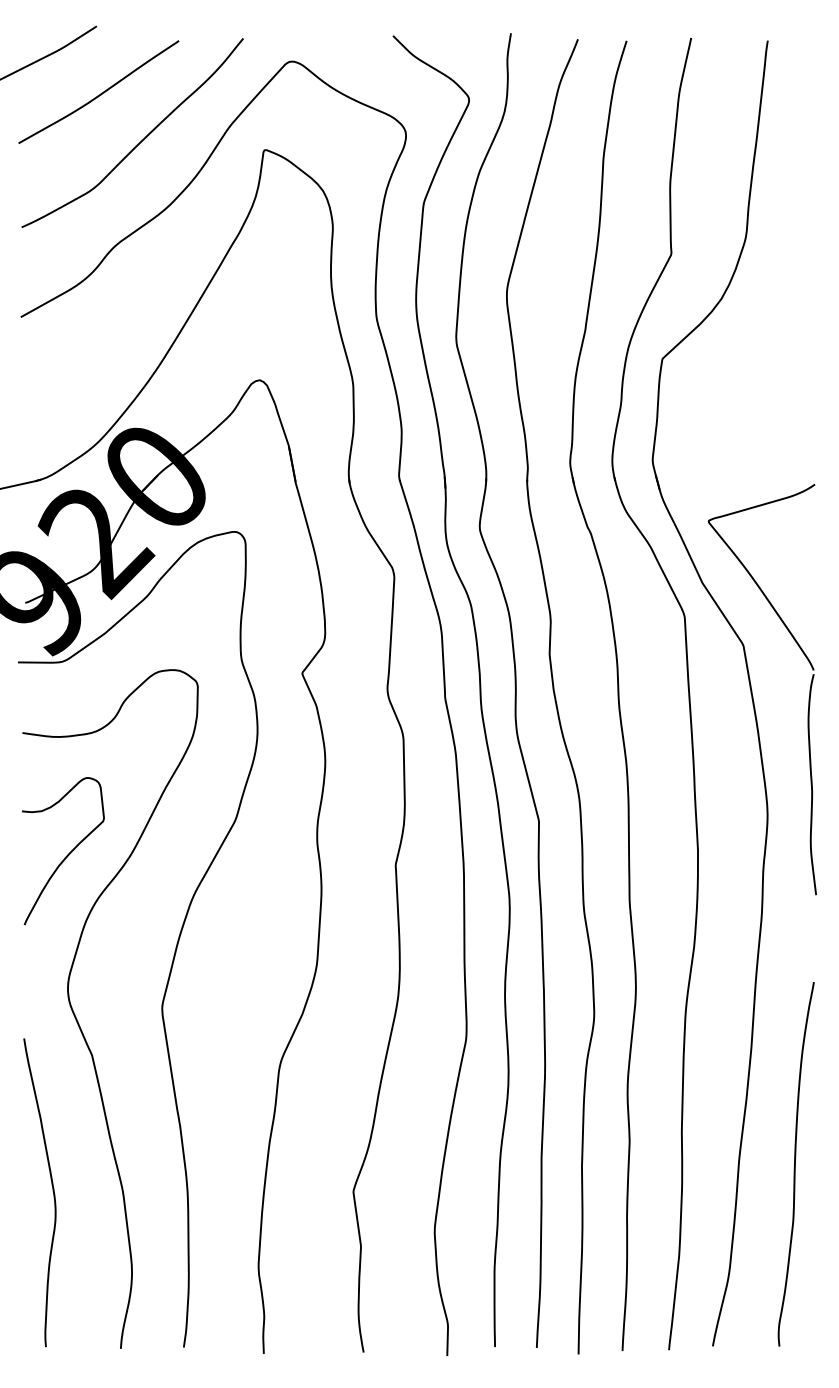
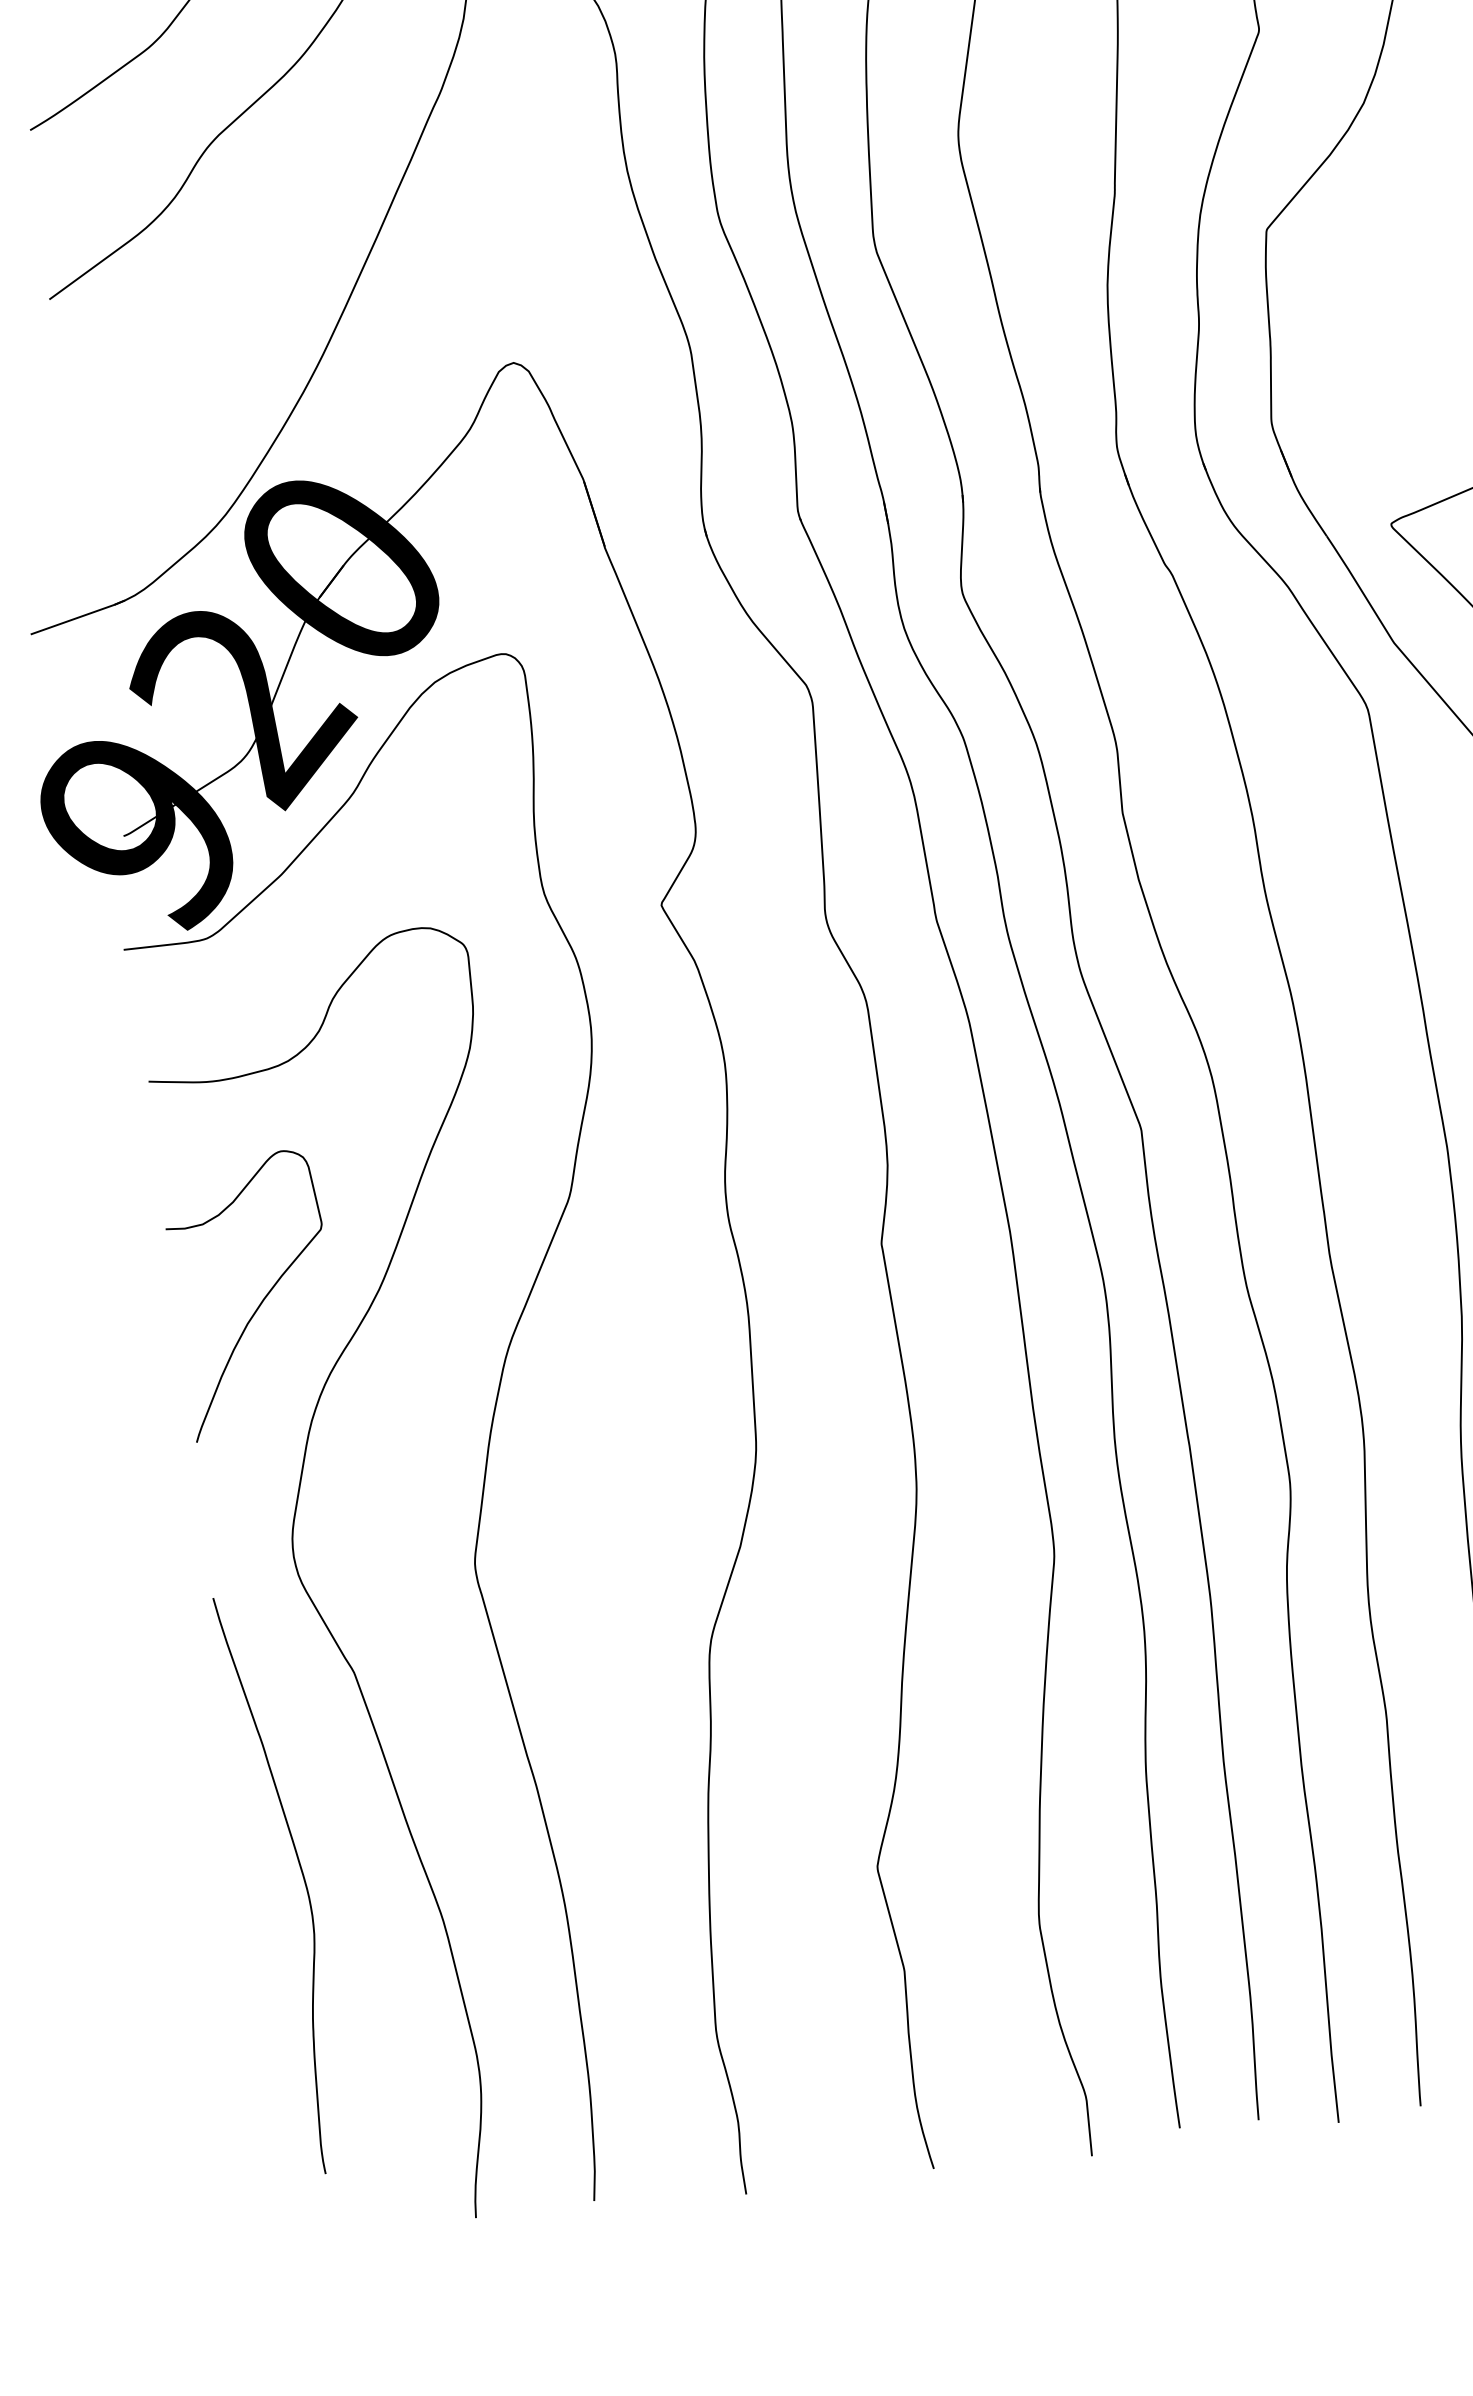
curve: (52, 1191) -> (301, 1879), moved

